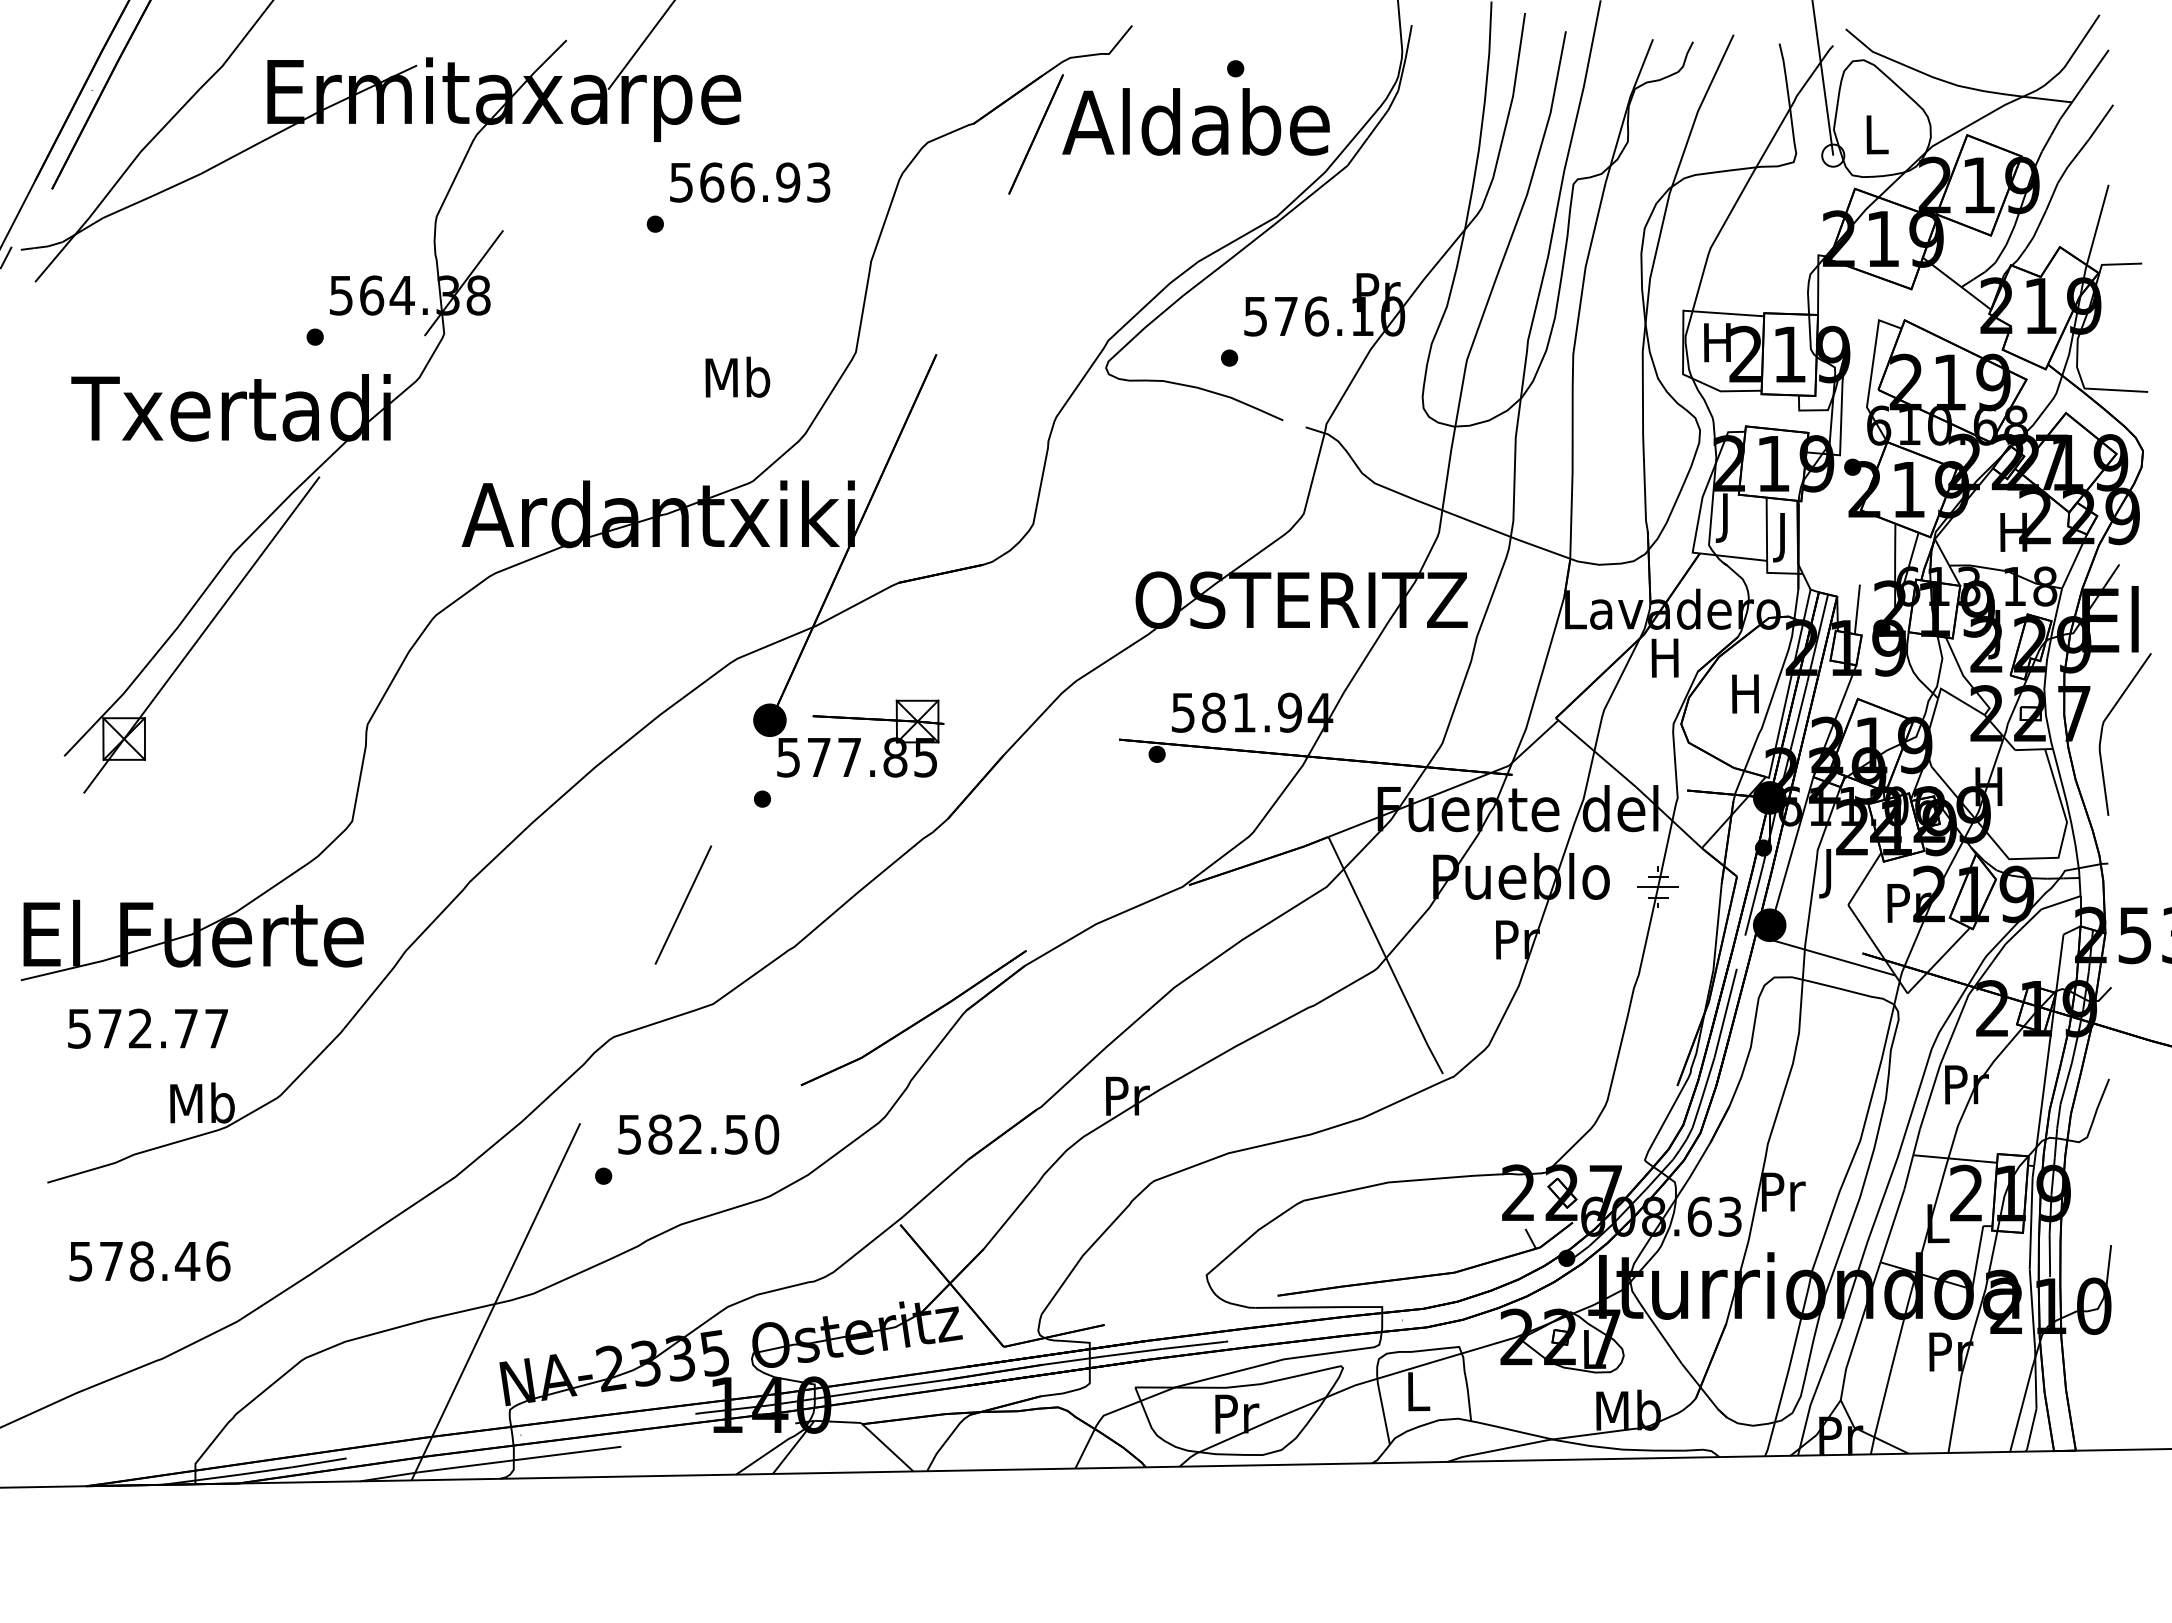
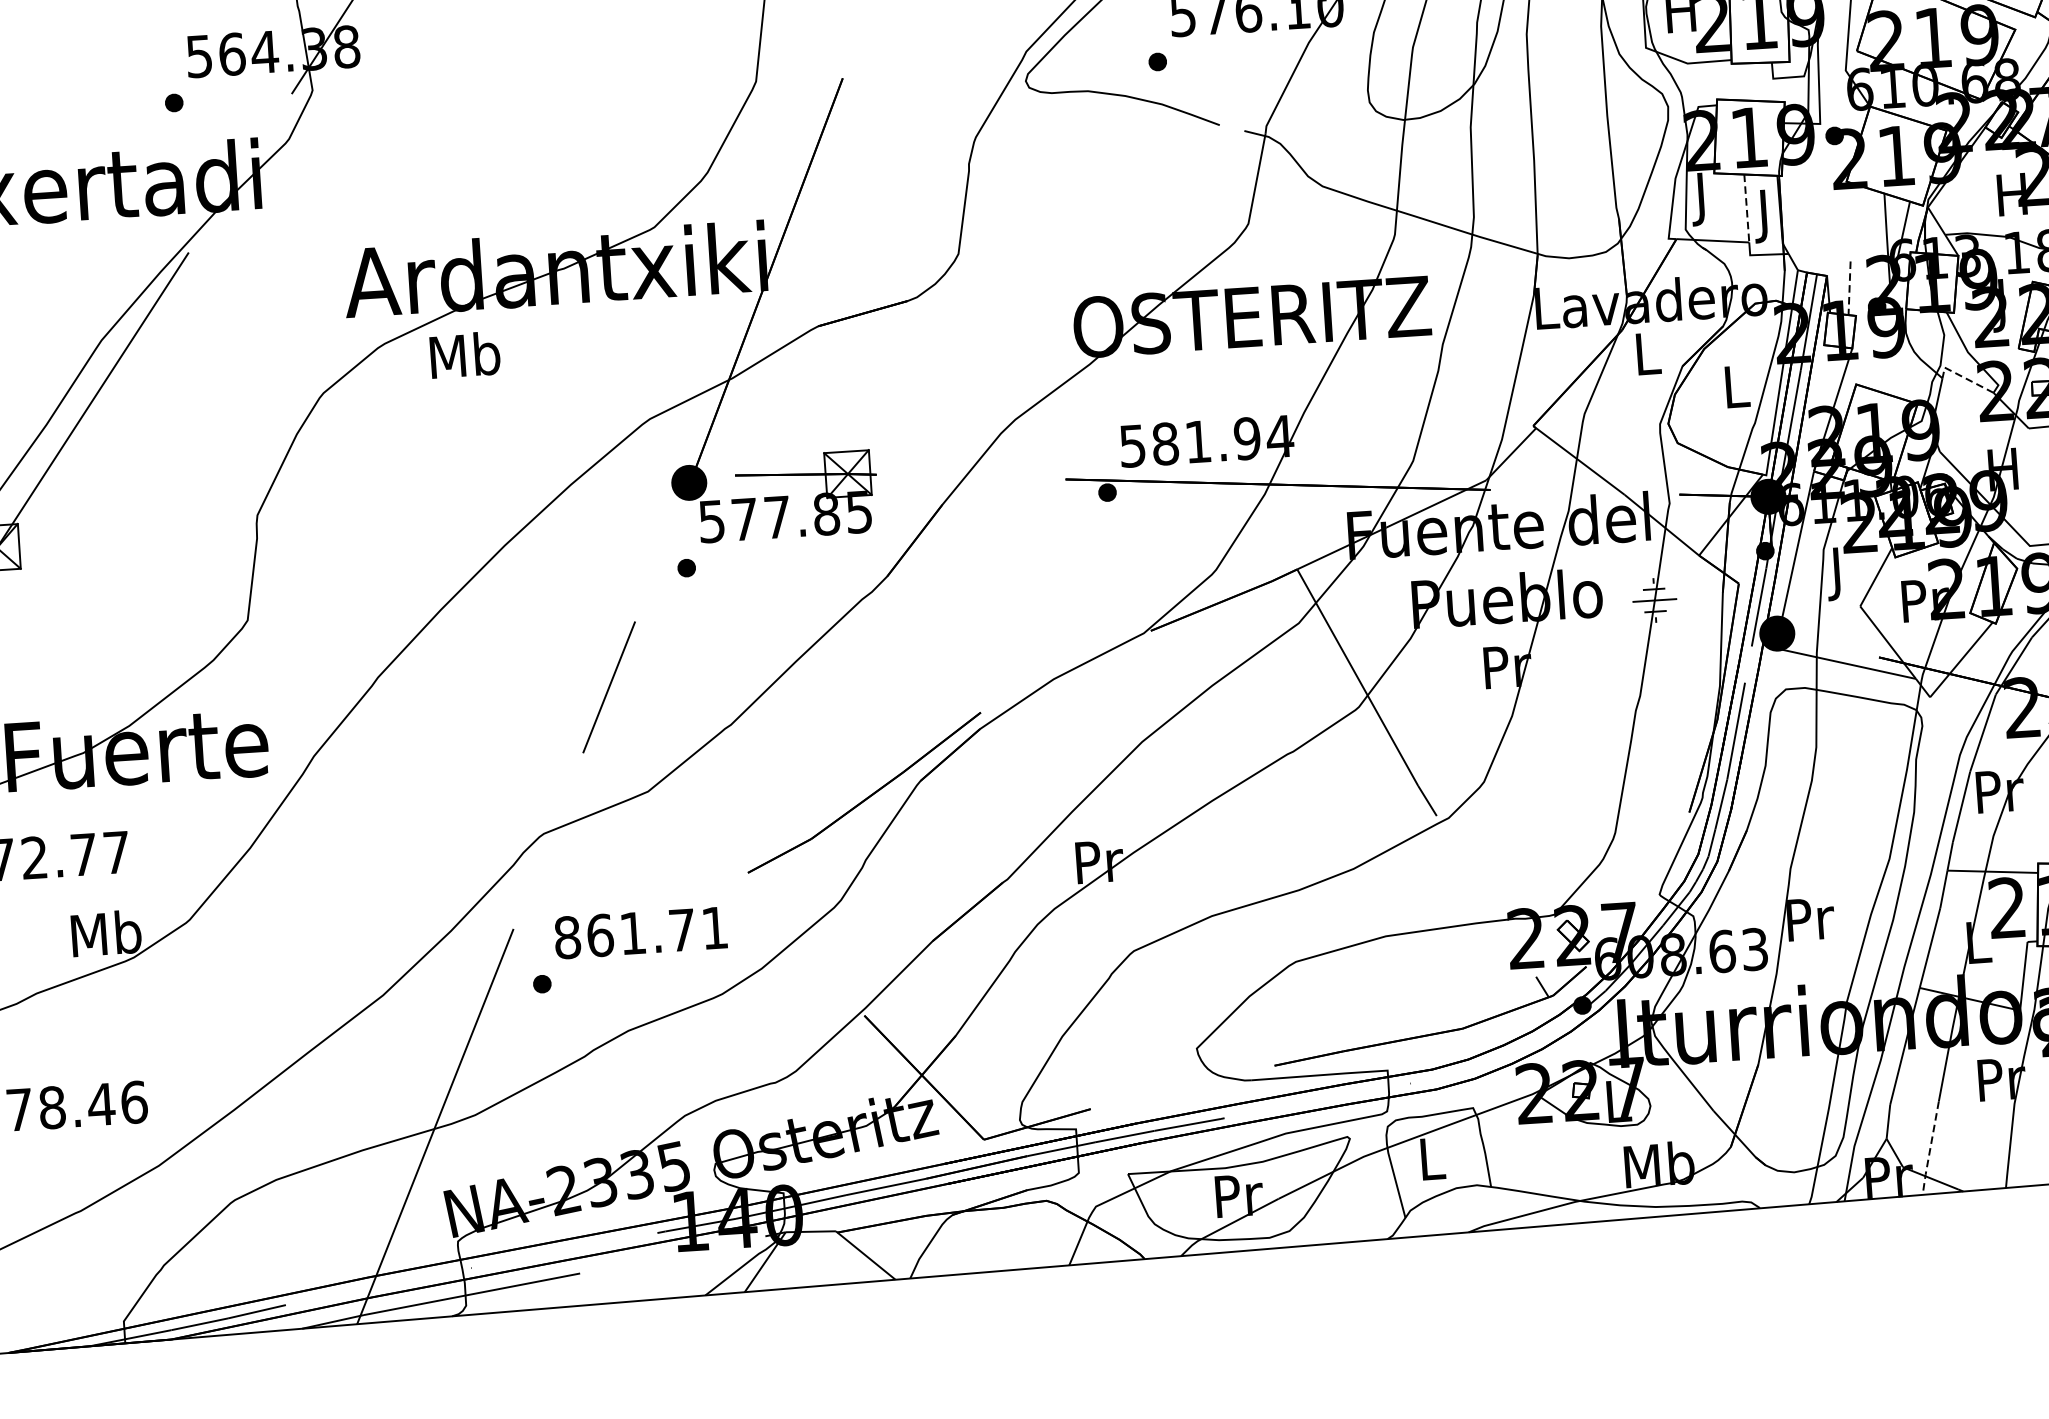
text: (737, 376) -> (464, 354), moved
line: (1766, 529) -> (1746, 208), solid -> dashed
line: (1857, 609) -> (1849, 288), solid -> dashed
text: (1664, 657) -> (1645, 353), H -> L
text: (1745, 693) -> (1735, 386), H -> L
line: (1957, 698) -> (1963, 377), solid -> dashed
text: (698, 1134) -> (641, 932), 582.50 -> 861.71
line: (1880, 1411) -> (1930, 1148), solid -> dashed

